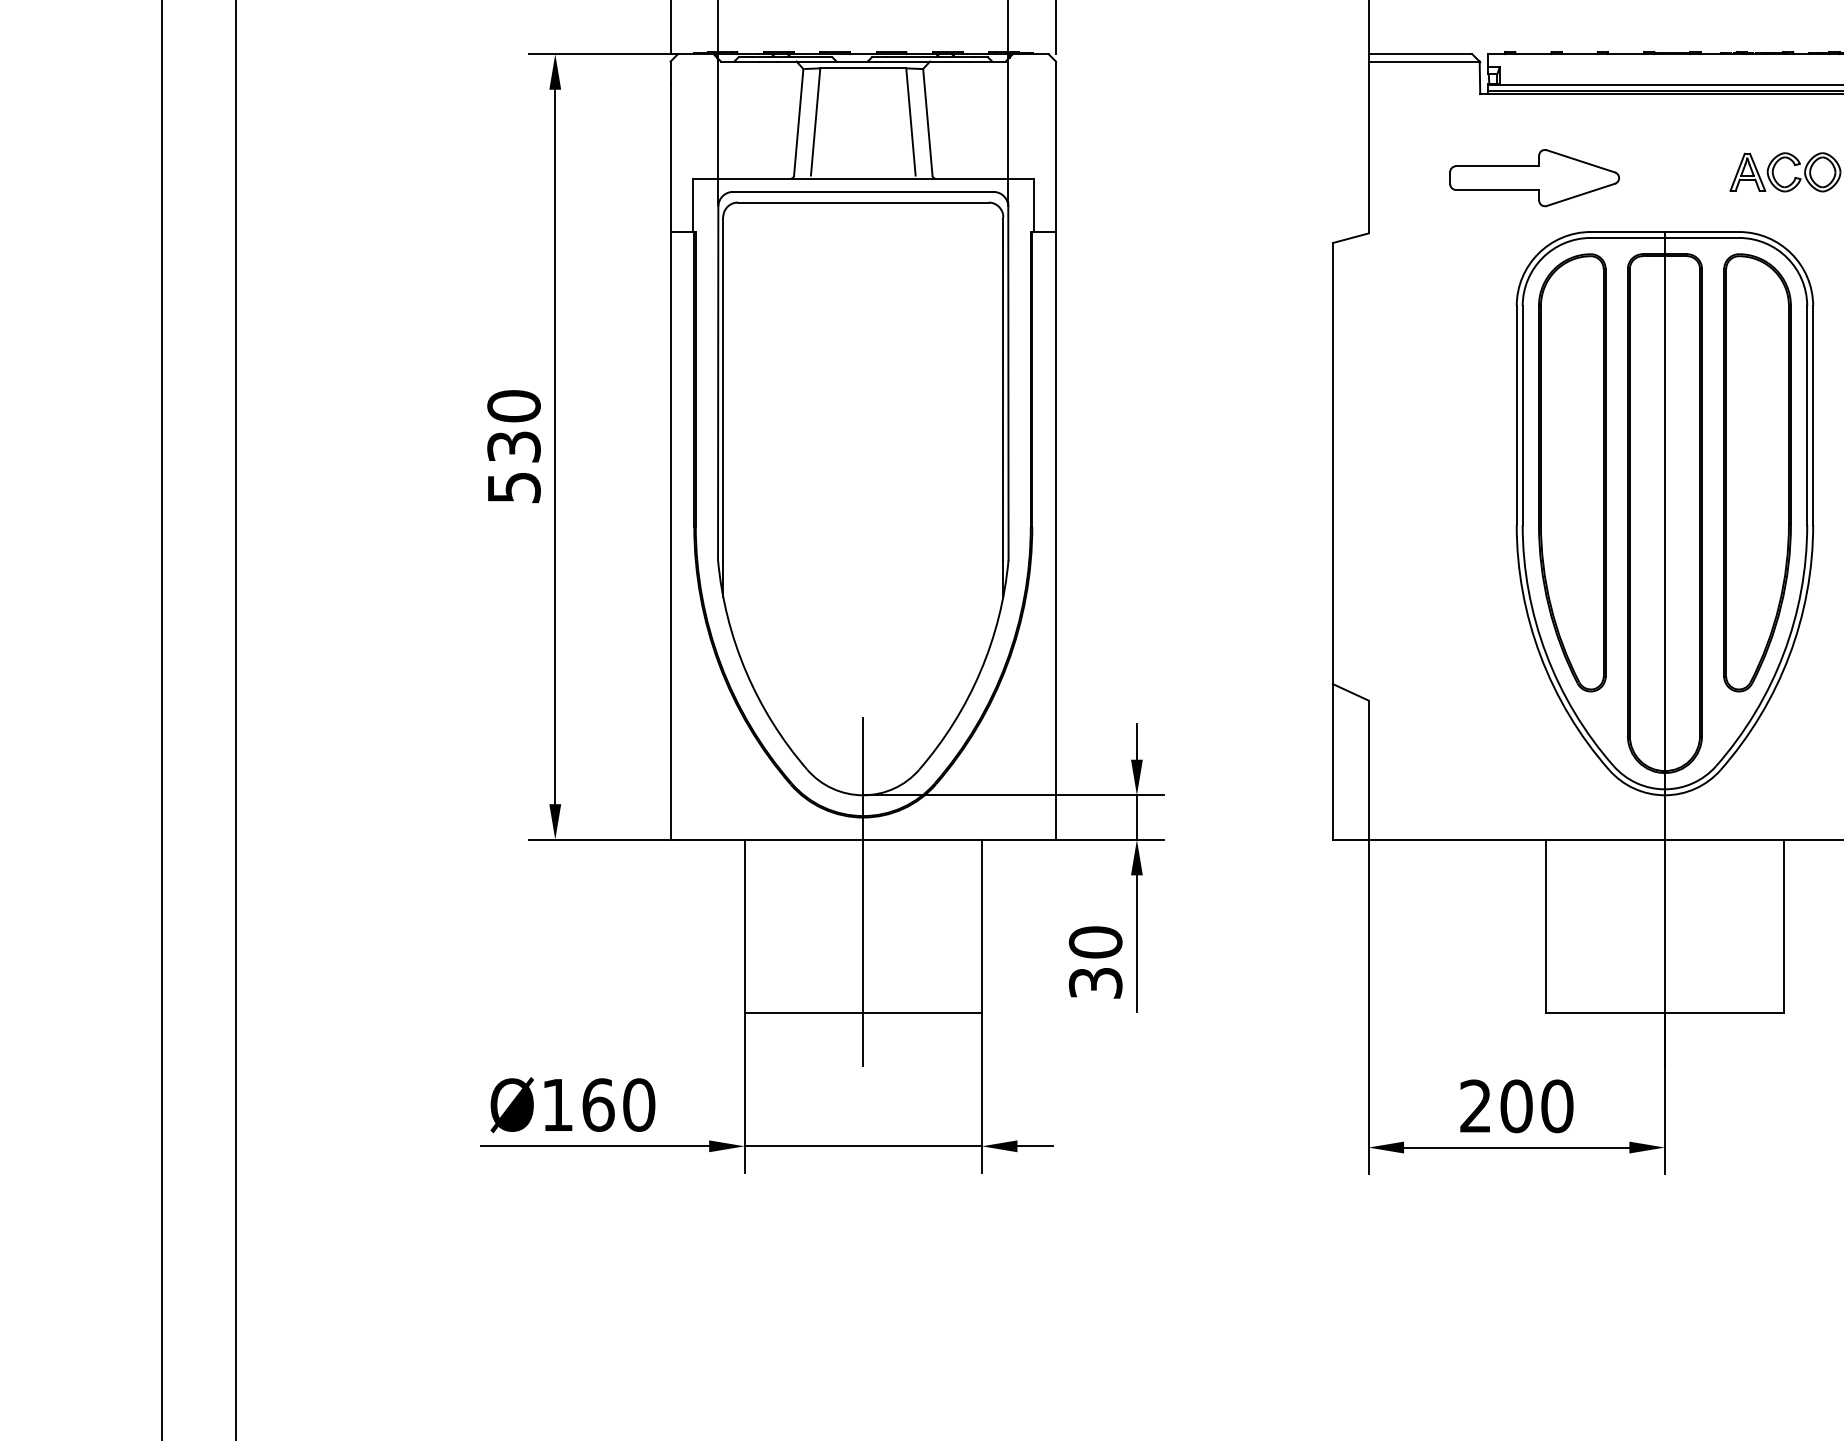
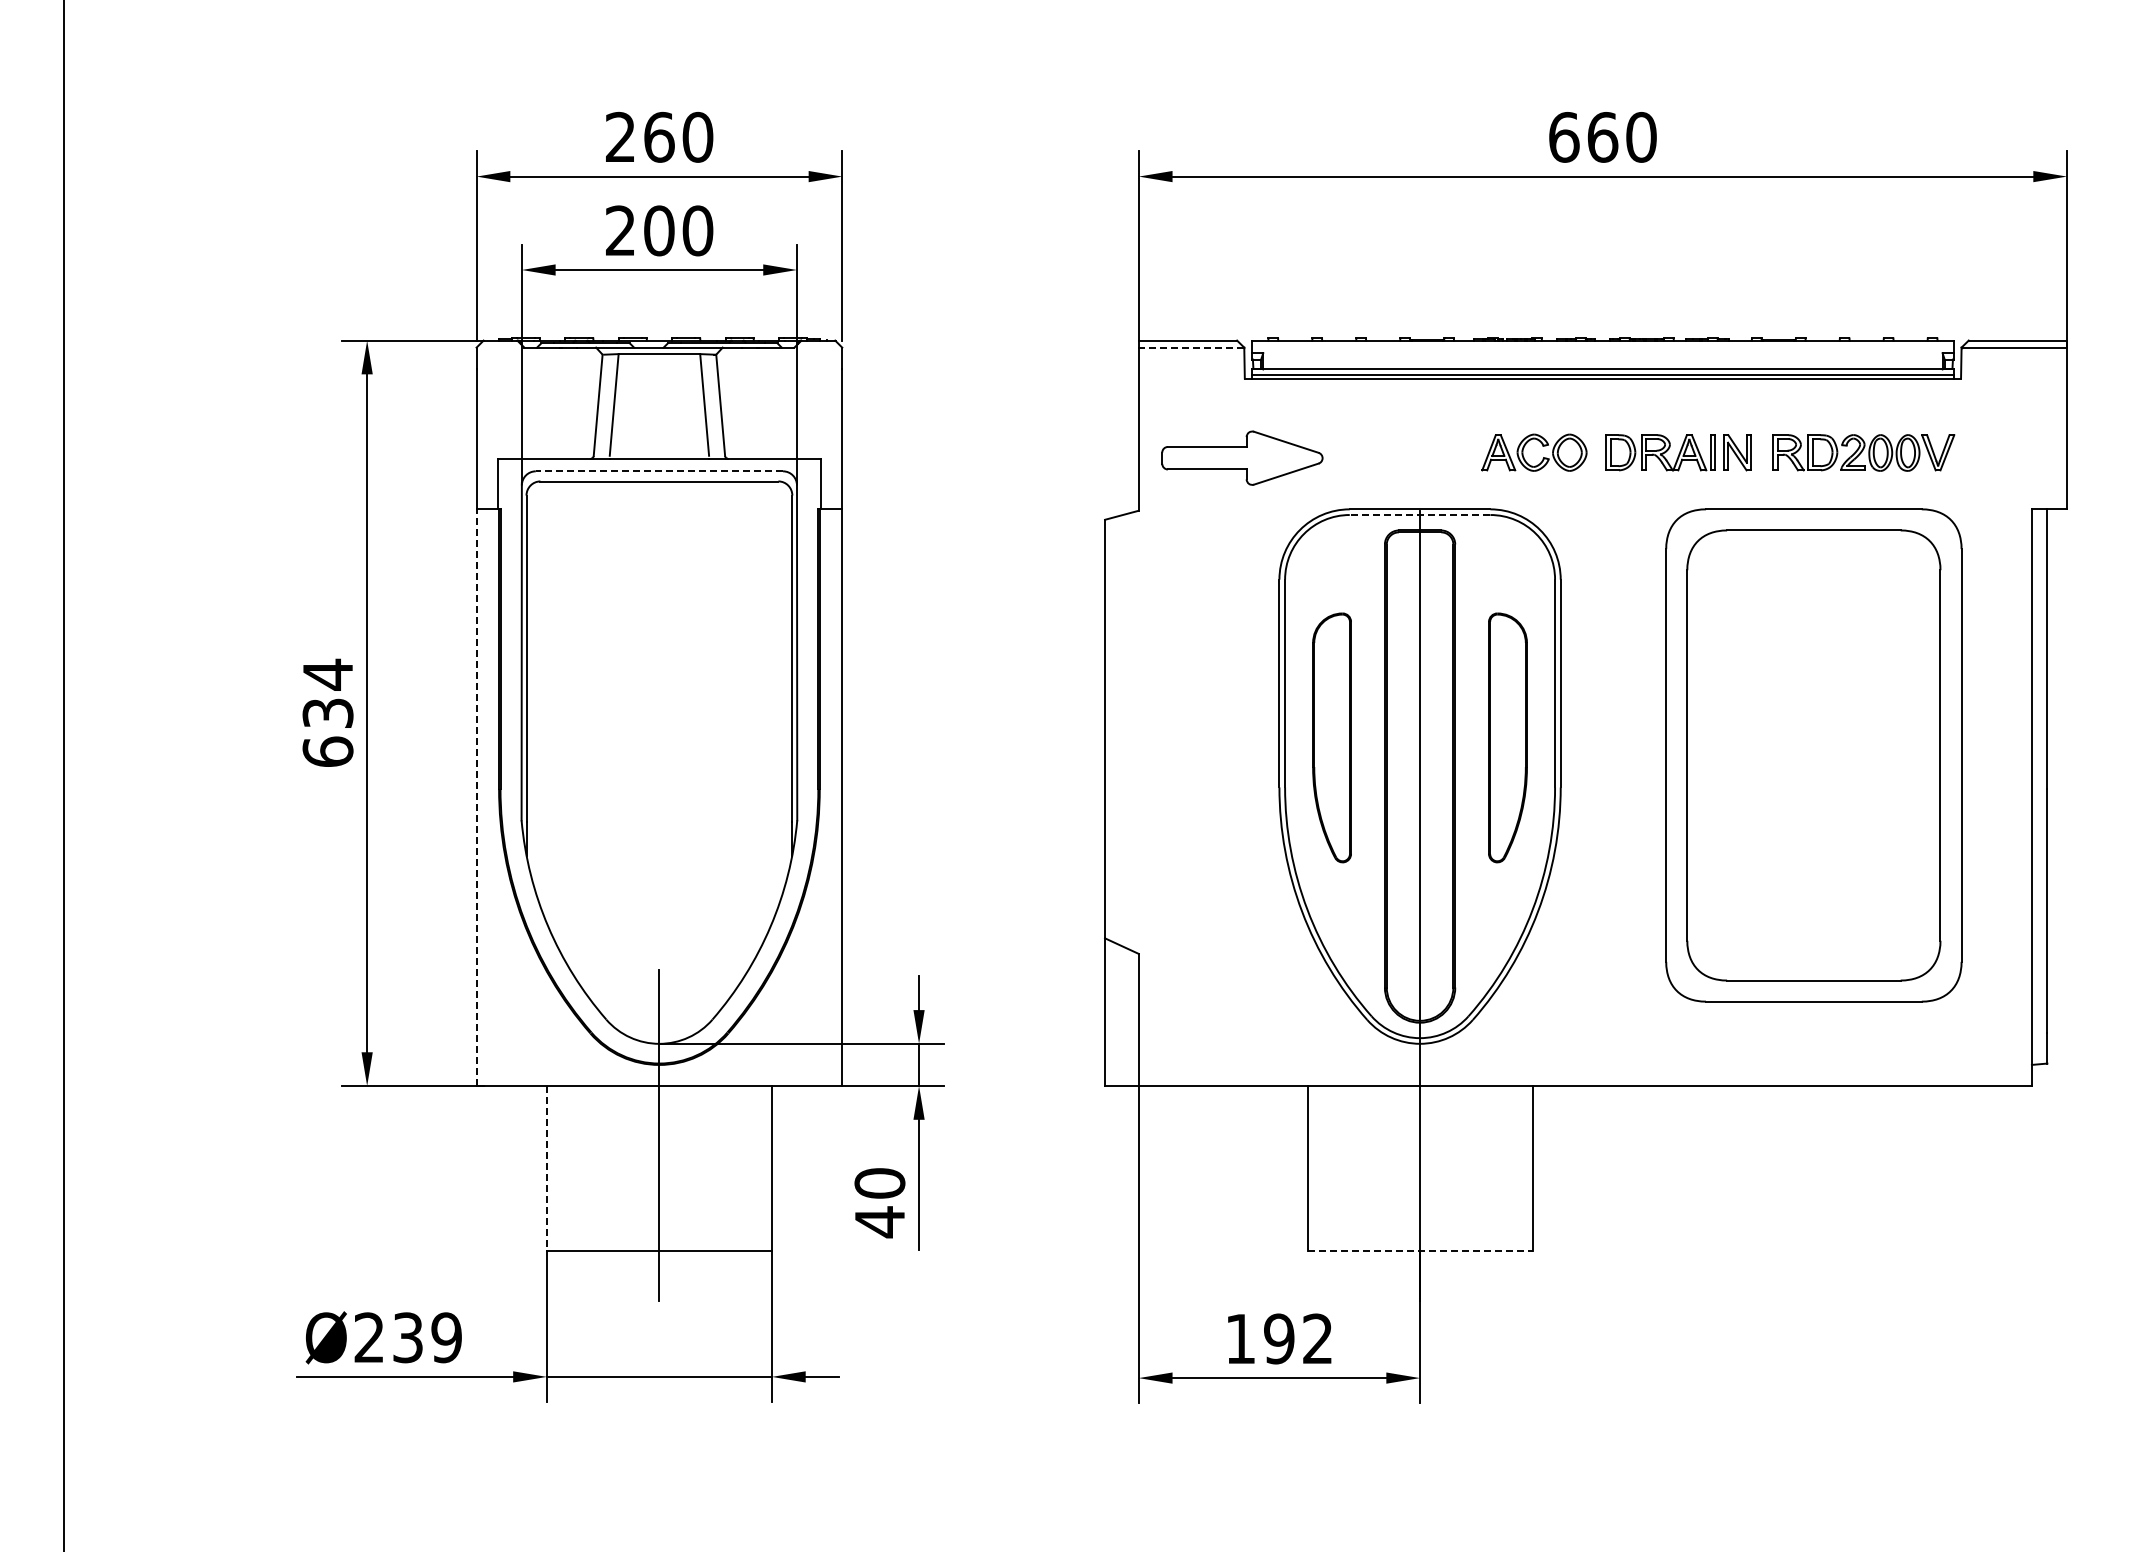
line: (1424, 61) -> (1191, 347), solid -> dashed
part: (1534, 177) -> (1242, 457), moved
line: (863, 192) -> (659, 471), solid -> dashed
line: (1664, 238) -> (1419, 515), solid -> dashed
text: (513, 446) -> (327, 712), 530 -> 634
part: (1571, 472) -> (1331, 737), size x0.6
part: (1757, 472) -> (1507, 737), size x0.6
line: (670, 535) -> (476, 797), solid -> dashed
line: (744, 926) -> (546, 1168), solid -> dashed
text: (1095, 983) -> (879, 1222), 30 -> 40
line: (1665, 1013) -> (1420, 1250), solid -> dashed
text: (598, 1104) -> (408, 1337), Ø160 -> Ø239
text: (1516, 1105) -> (1279, 1338), 200 -> 192

